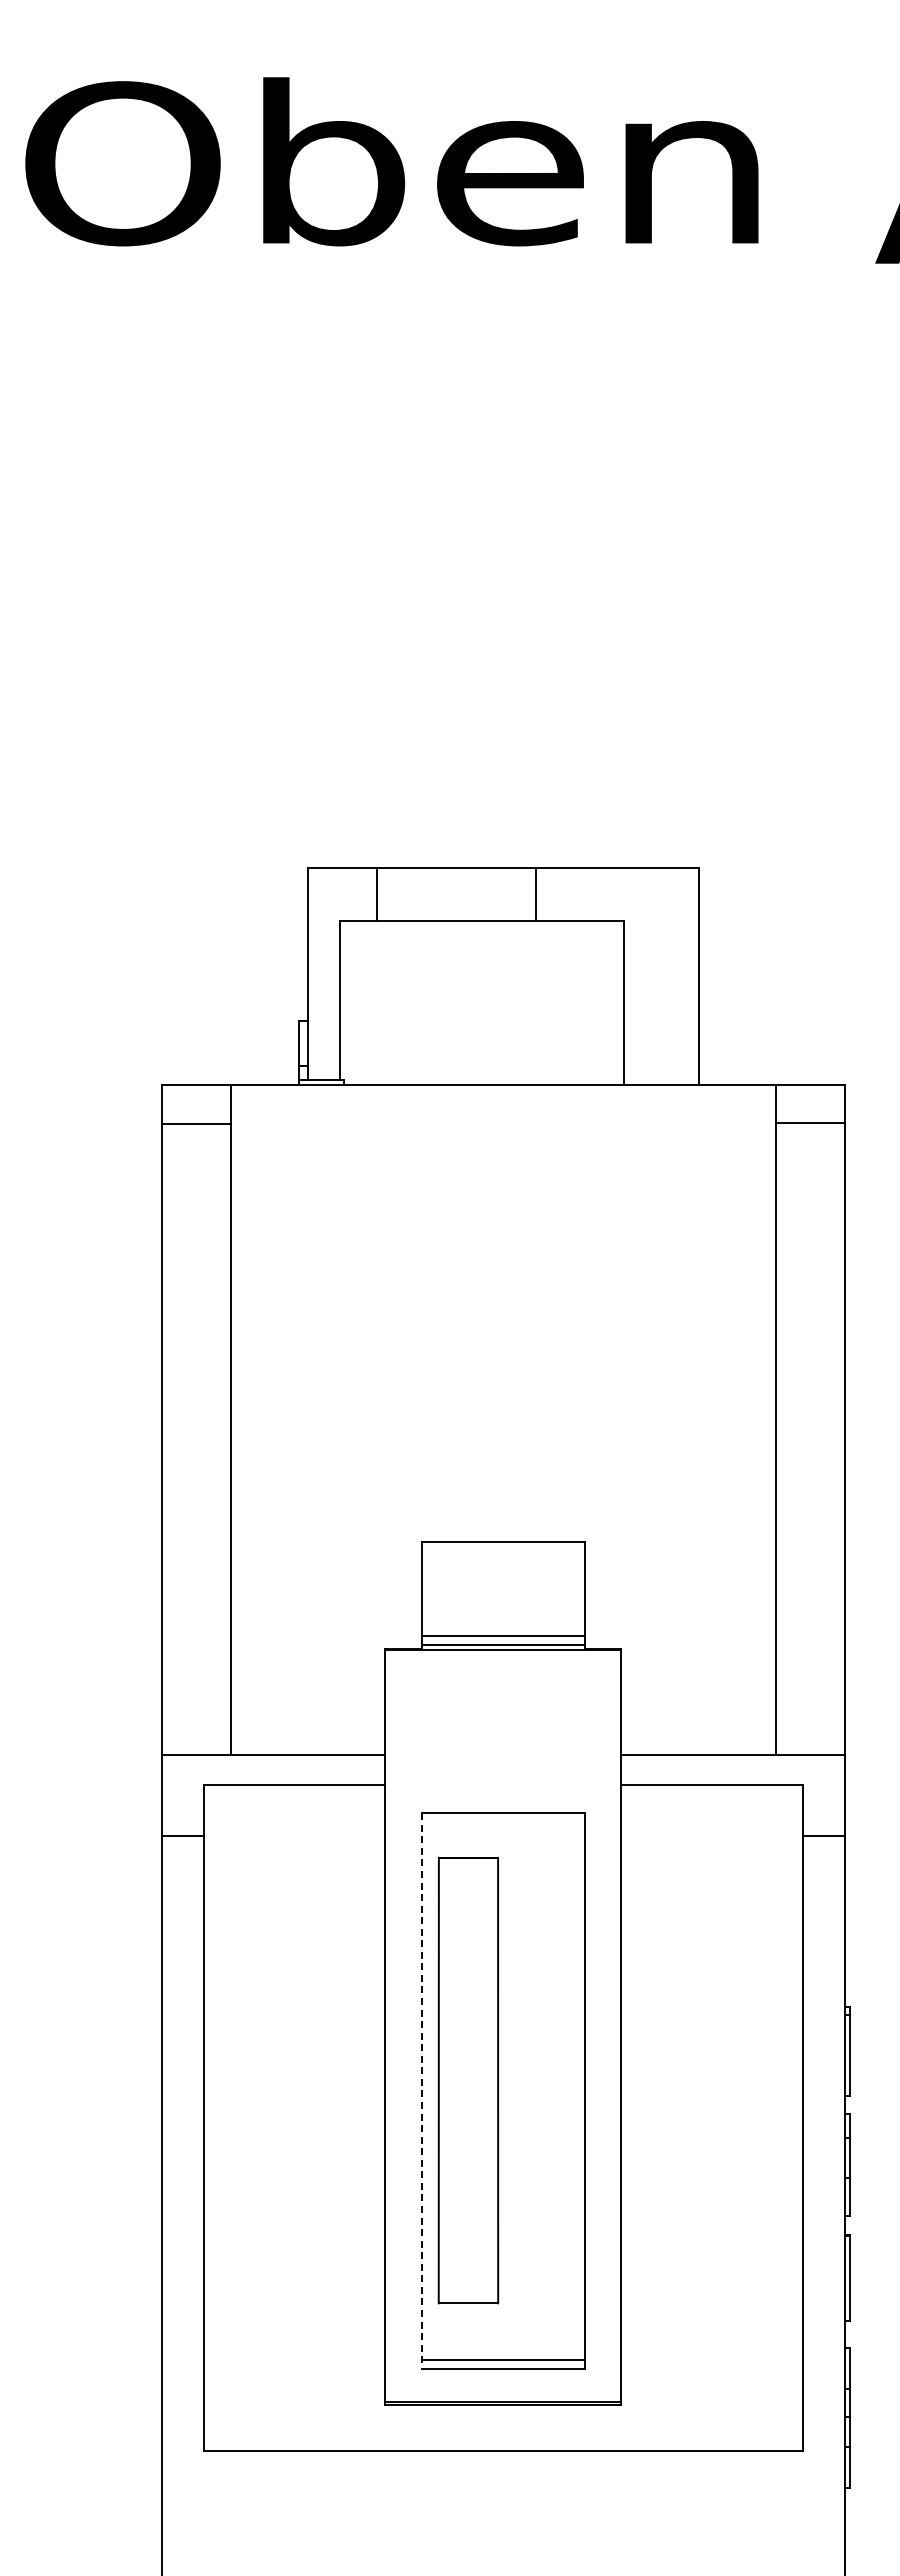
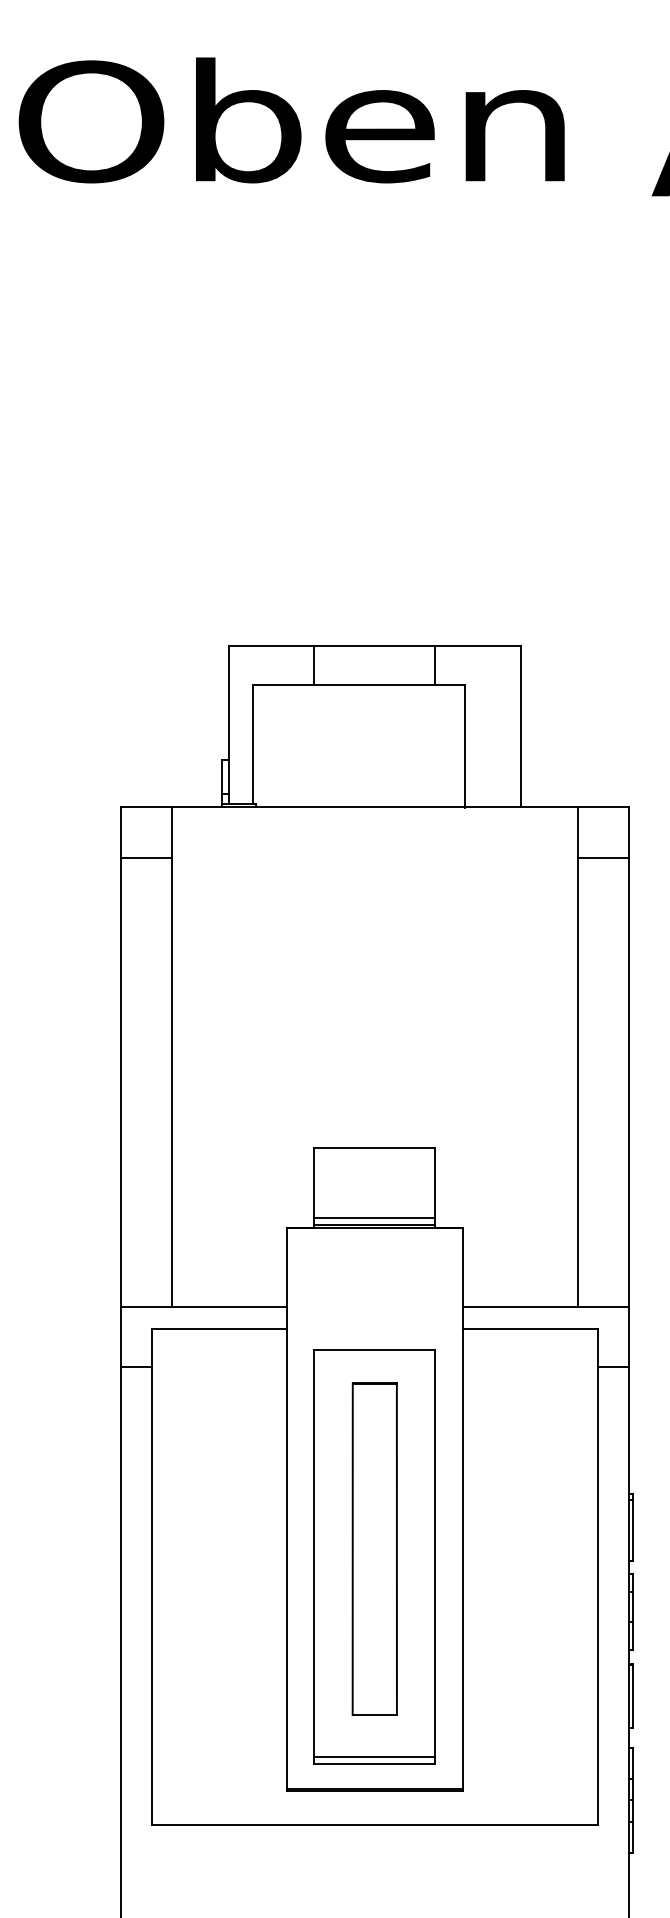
line: (377, 894) -> (314, 665), moved
line: (535, 894) -> (435, 665), moved
line: (810, 1122) -> (603, 858), moved
line: (196, 1123) -> (146, 858), moved
part: (468, 2080) -> (374, 1549), moved
line: (422, 2090) -> (314, 1556), dashed -> solid

